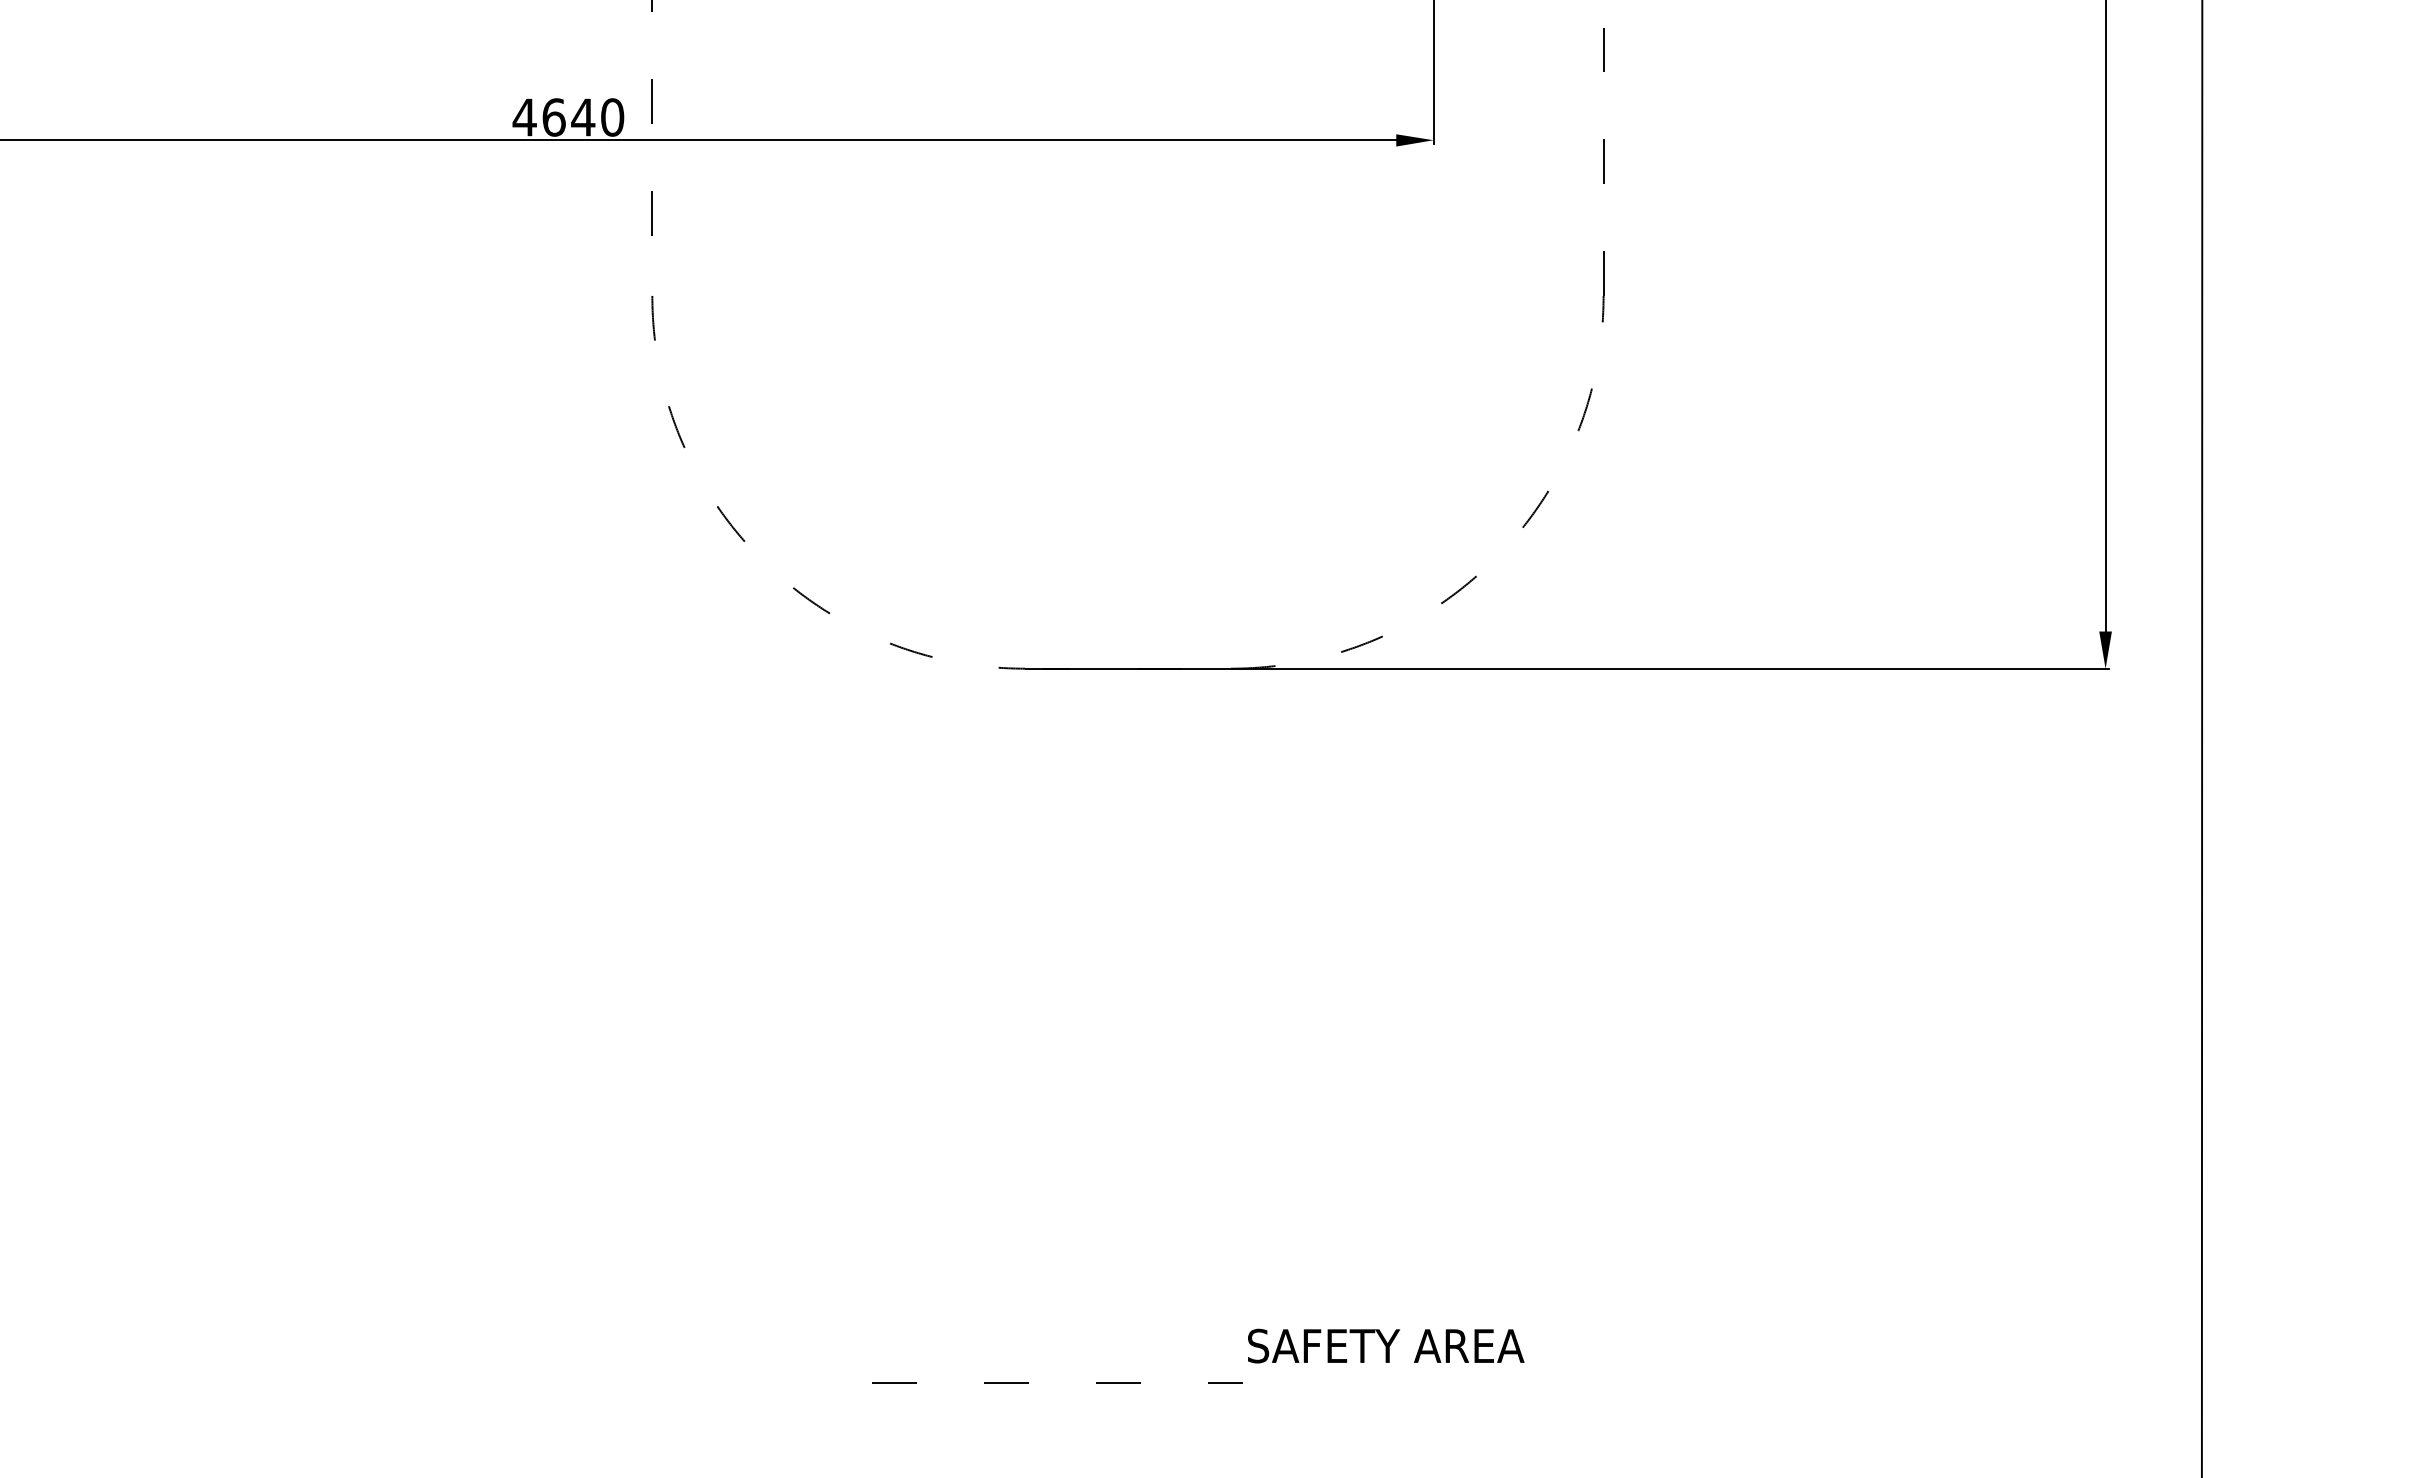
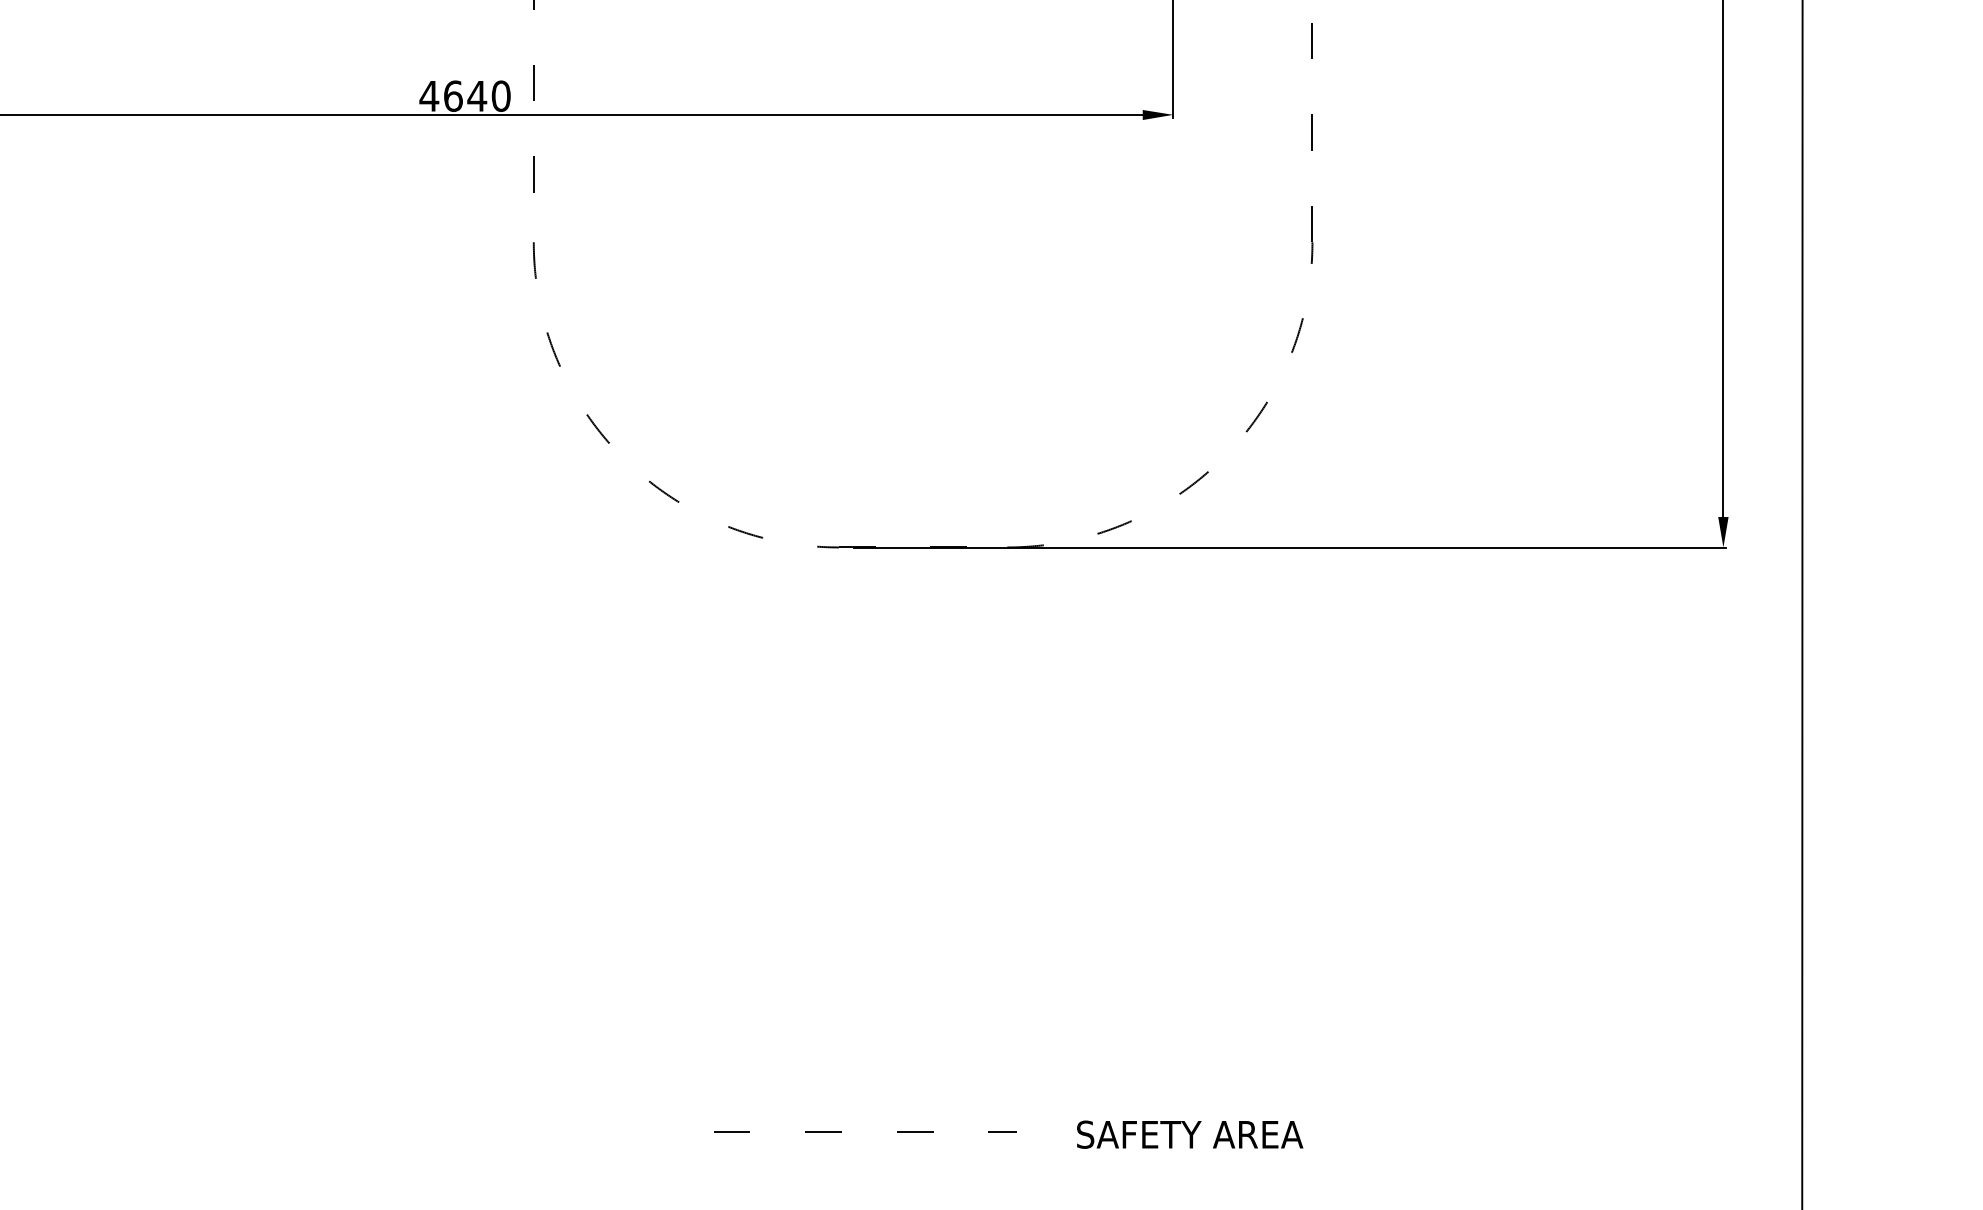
text: (1386, 1345) -> (1190, 1134), moved

